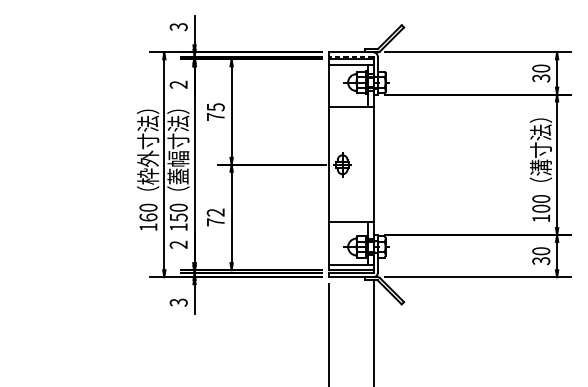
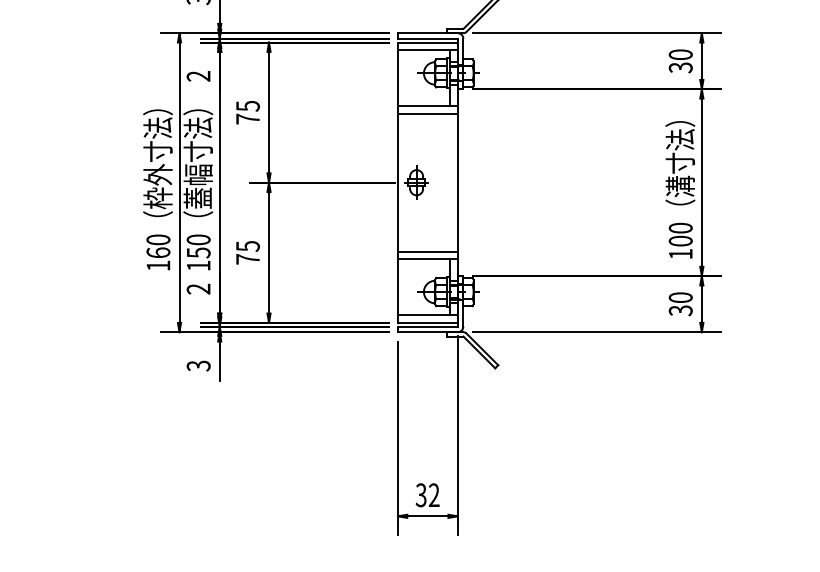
line: (350, 56) -> (427, 38), dashed -> solid
line: (350, 112) -> (427, 113), added
text: (215, 212) -> (247, 246), 72 -> 75
line: (350, 216) -> (427, 251), added

